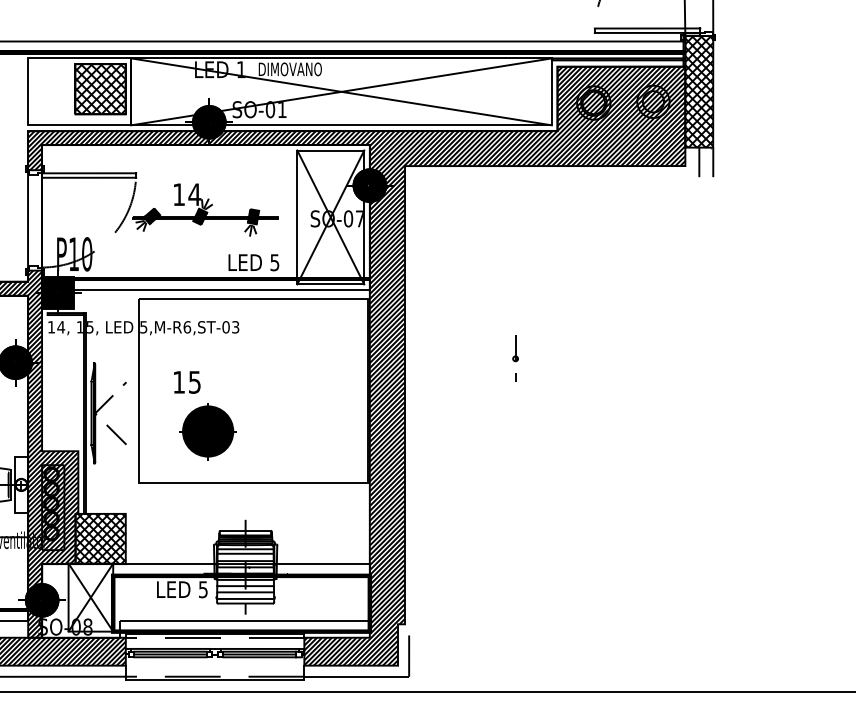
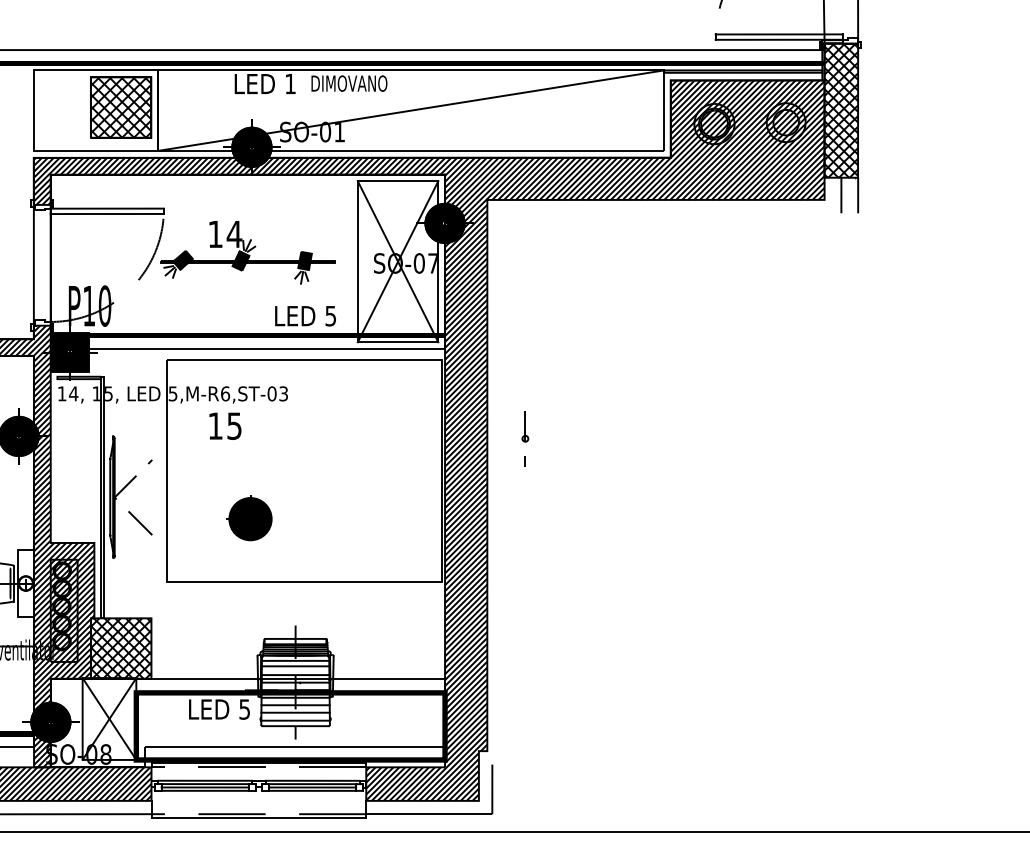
line: (341, 91) -> (411, 110), removed
part: (515, 358) -> (525, 438), moved
text: (187, 381) -> (225, 425), moved
part: (208, 430) -> (250, 518), size x0.7

